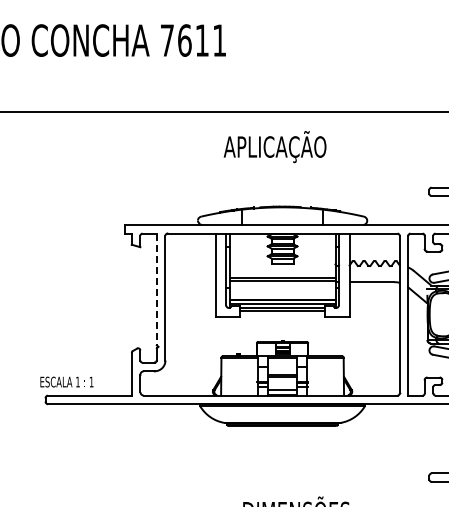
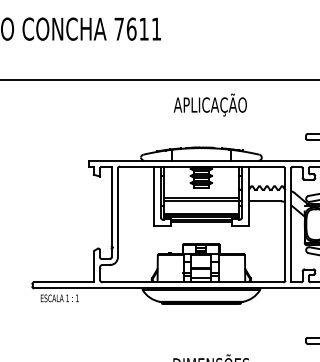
text: (274, 147) -> (209, 105), moved
line: (156, 289) -> (111, 206), dashed -> solid
text: (66, 381) -> (59, 297), moved

